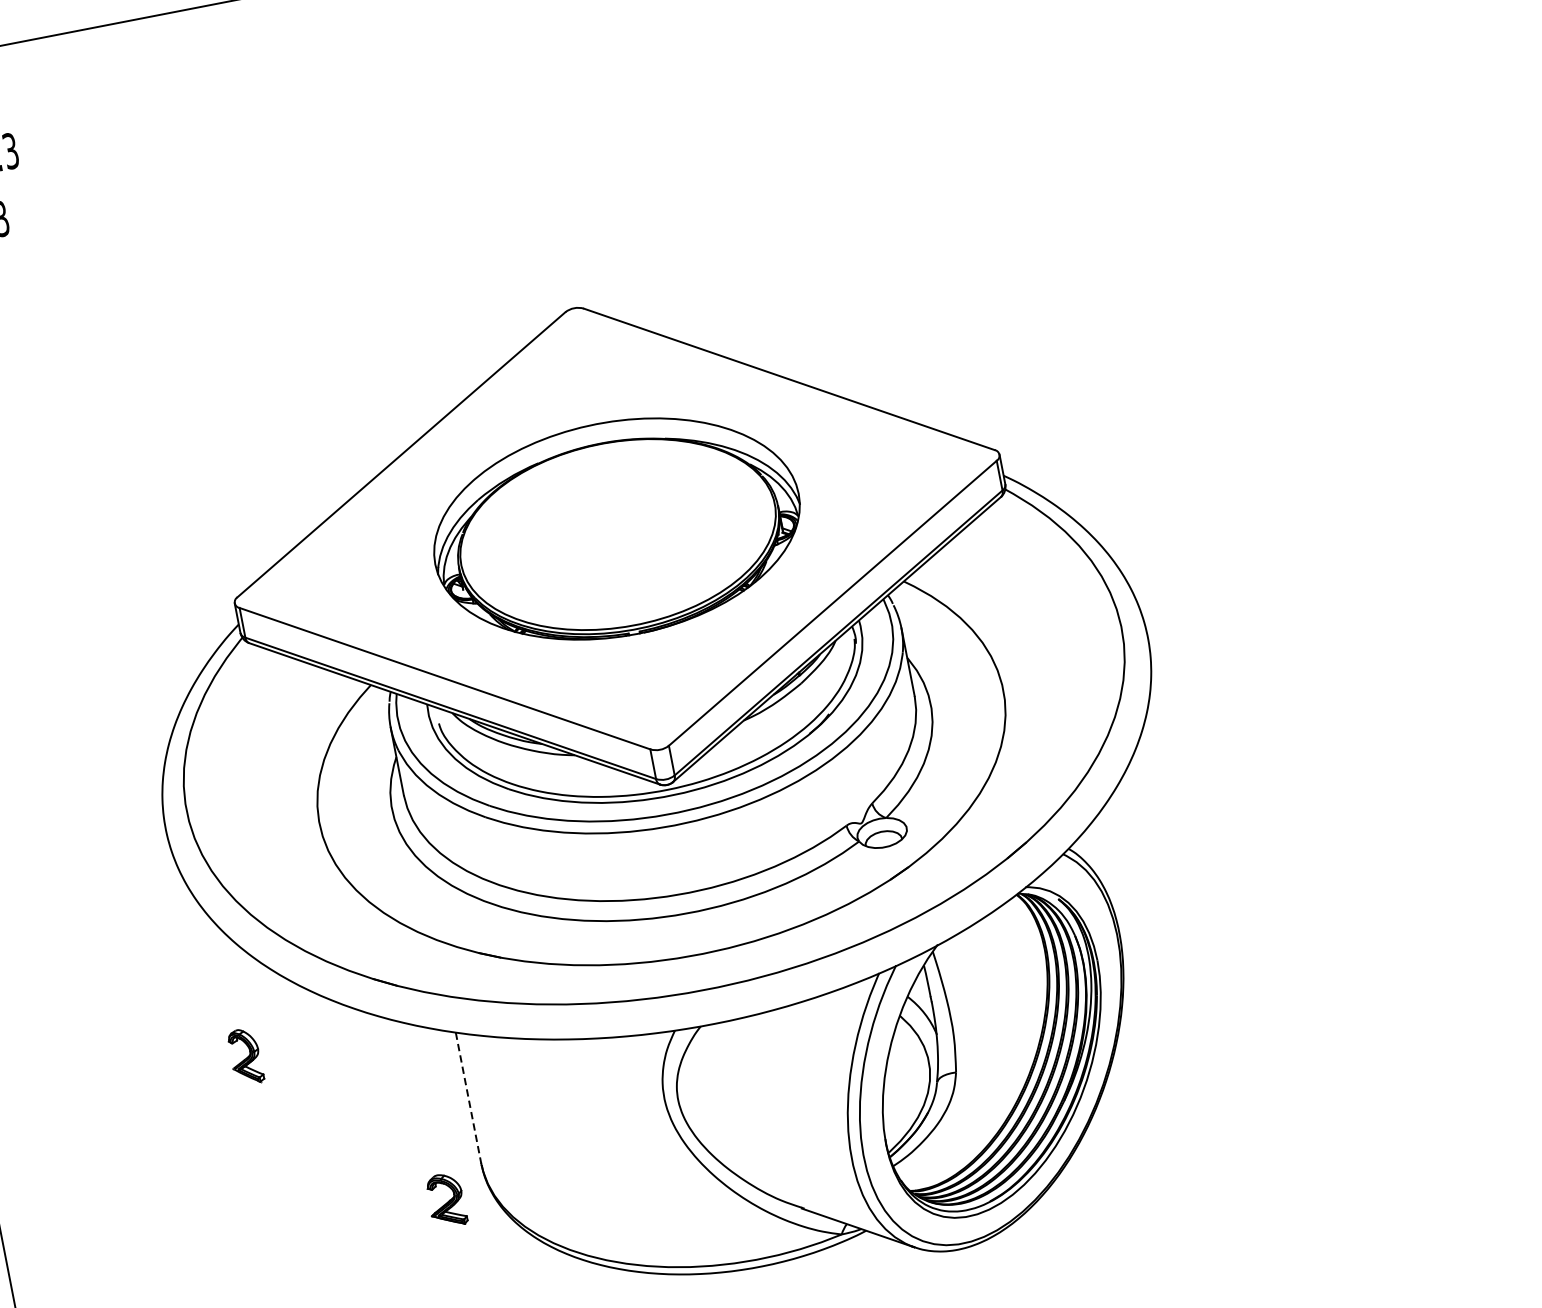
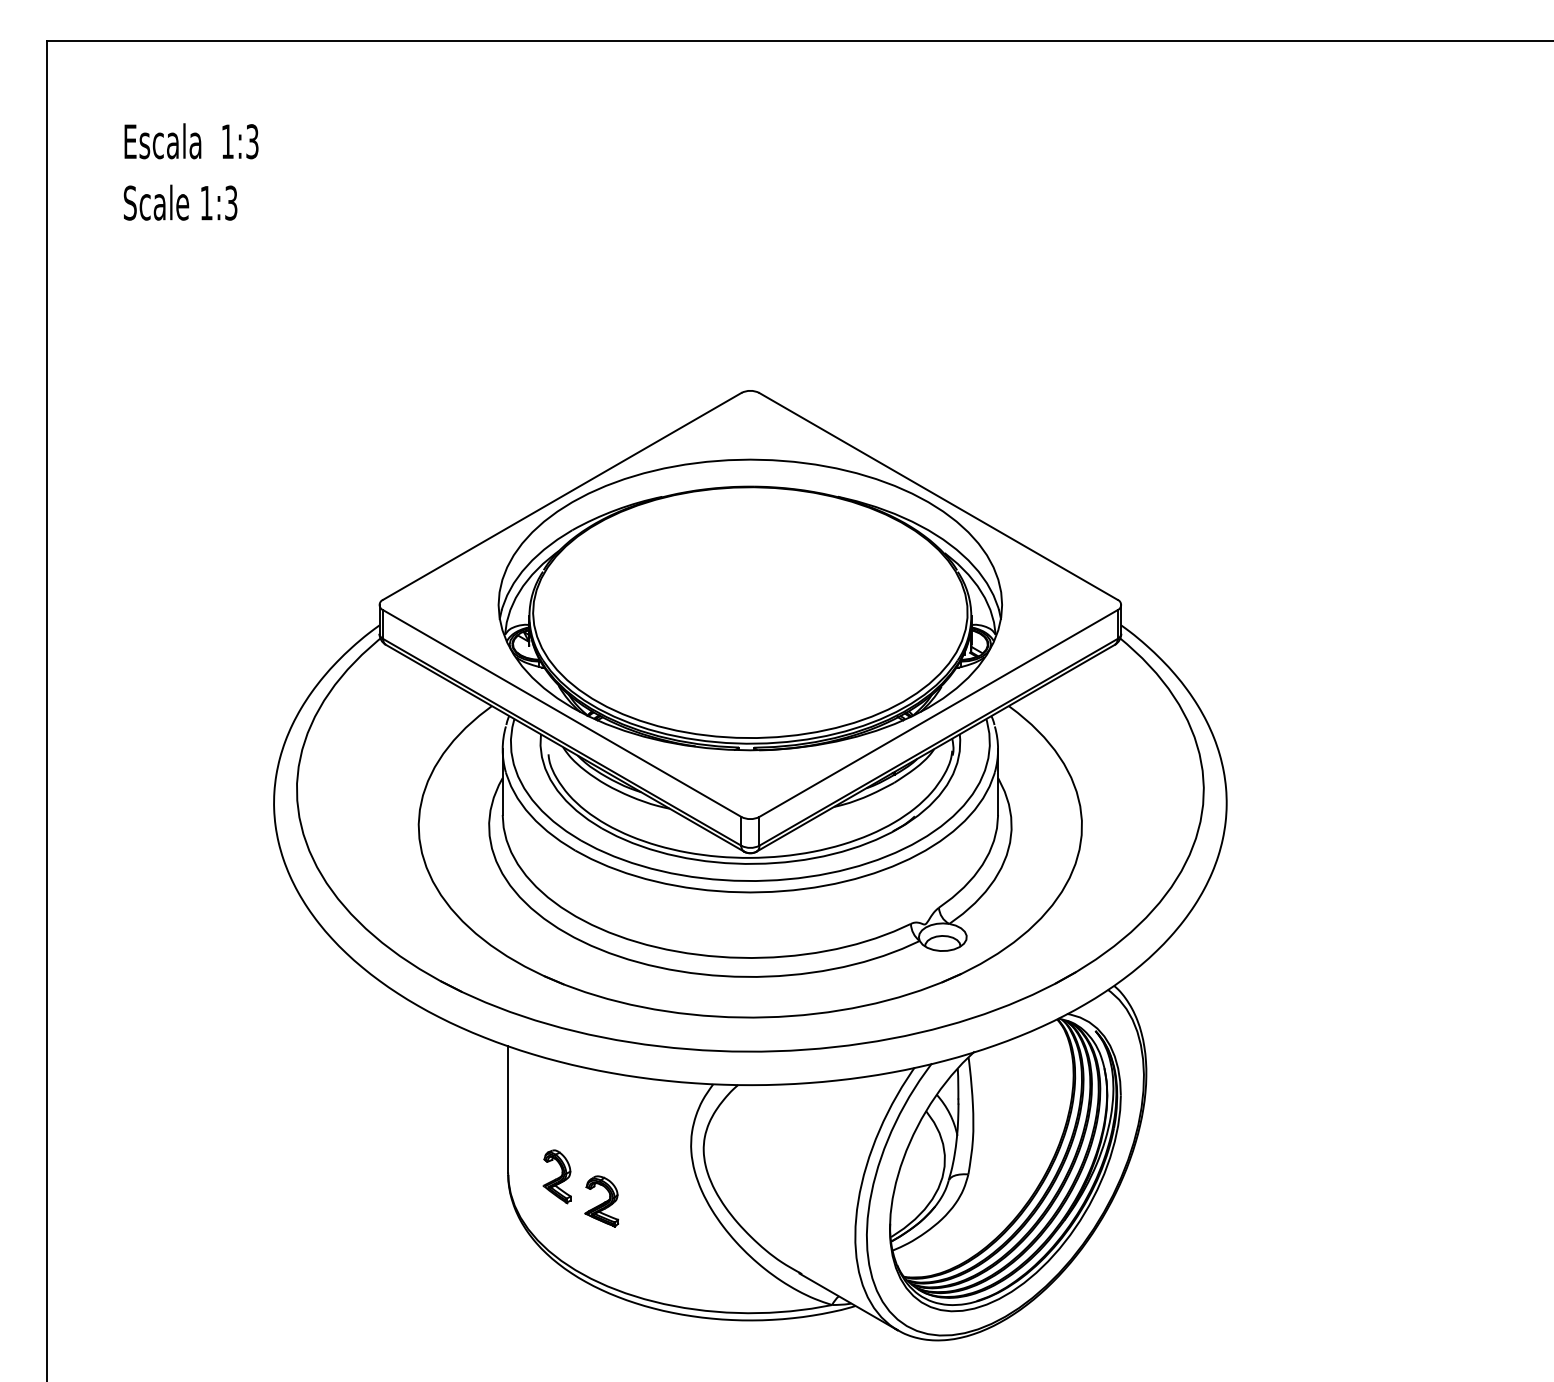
part: (616, 528) -> (749, 604), size x1.43
part: (244, 1056) -> (556, 1176), moved
line: (468, 1097) -> (508, 1109), dashed -> solid
part: (446, 1200) -> (601, 1201), moved

